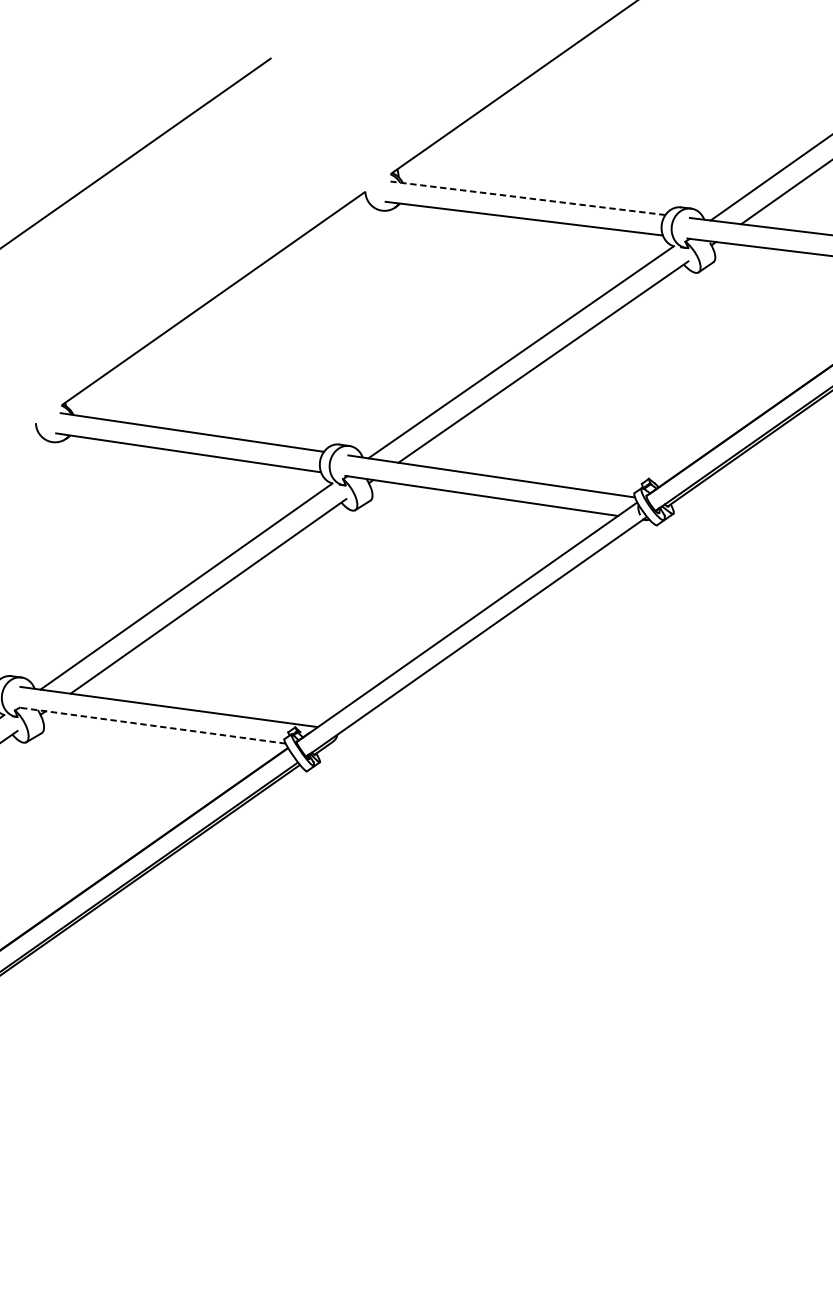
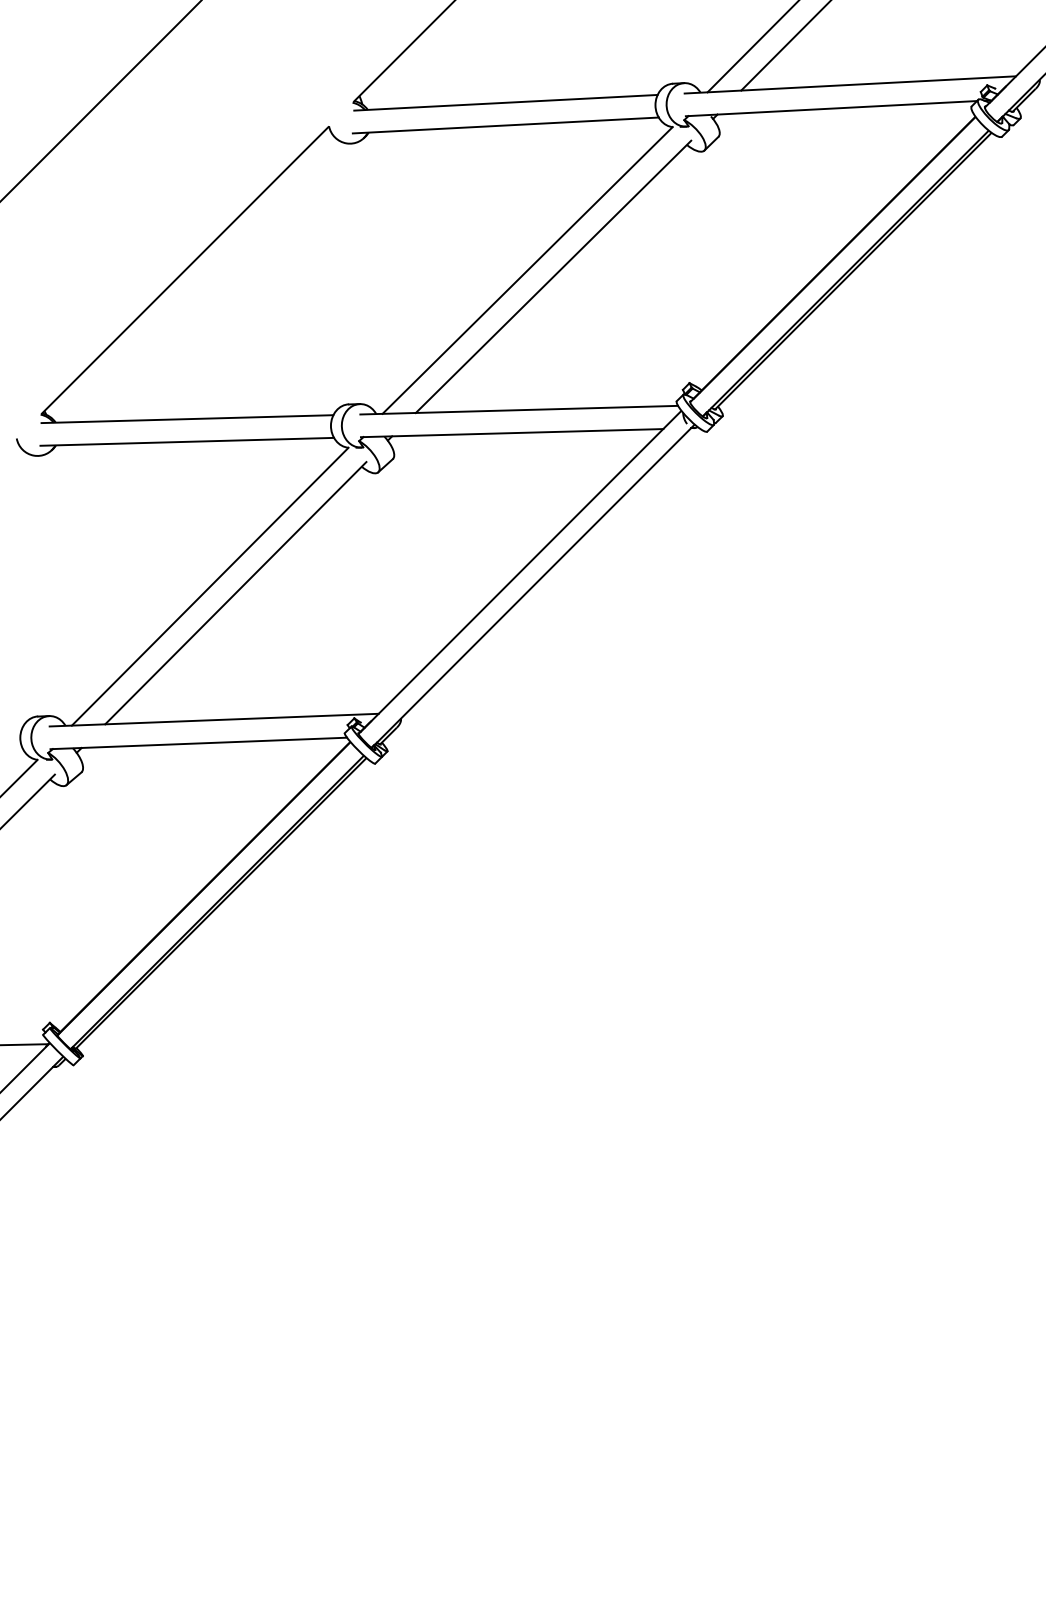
line: (527, 197) -> (505, 102), dashed -> solid
line: (151, 725) -> (198, 743), dashed -> solid

